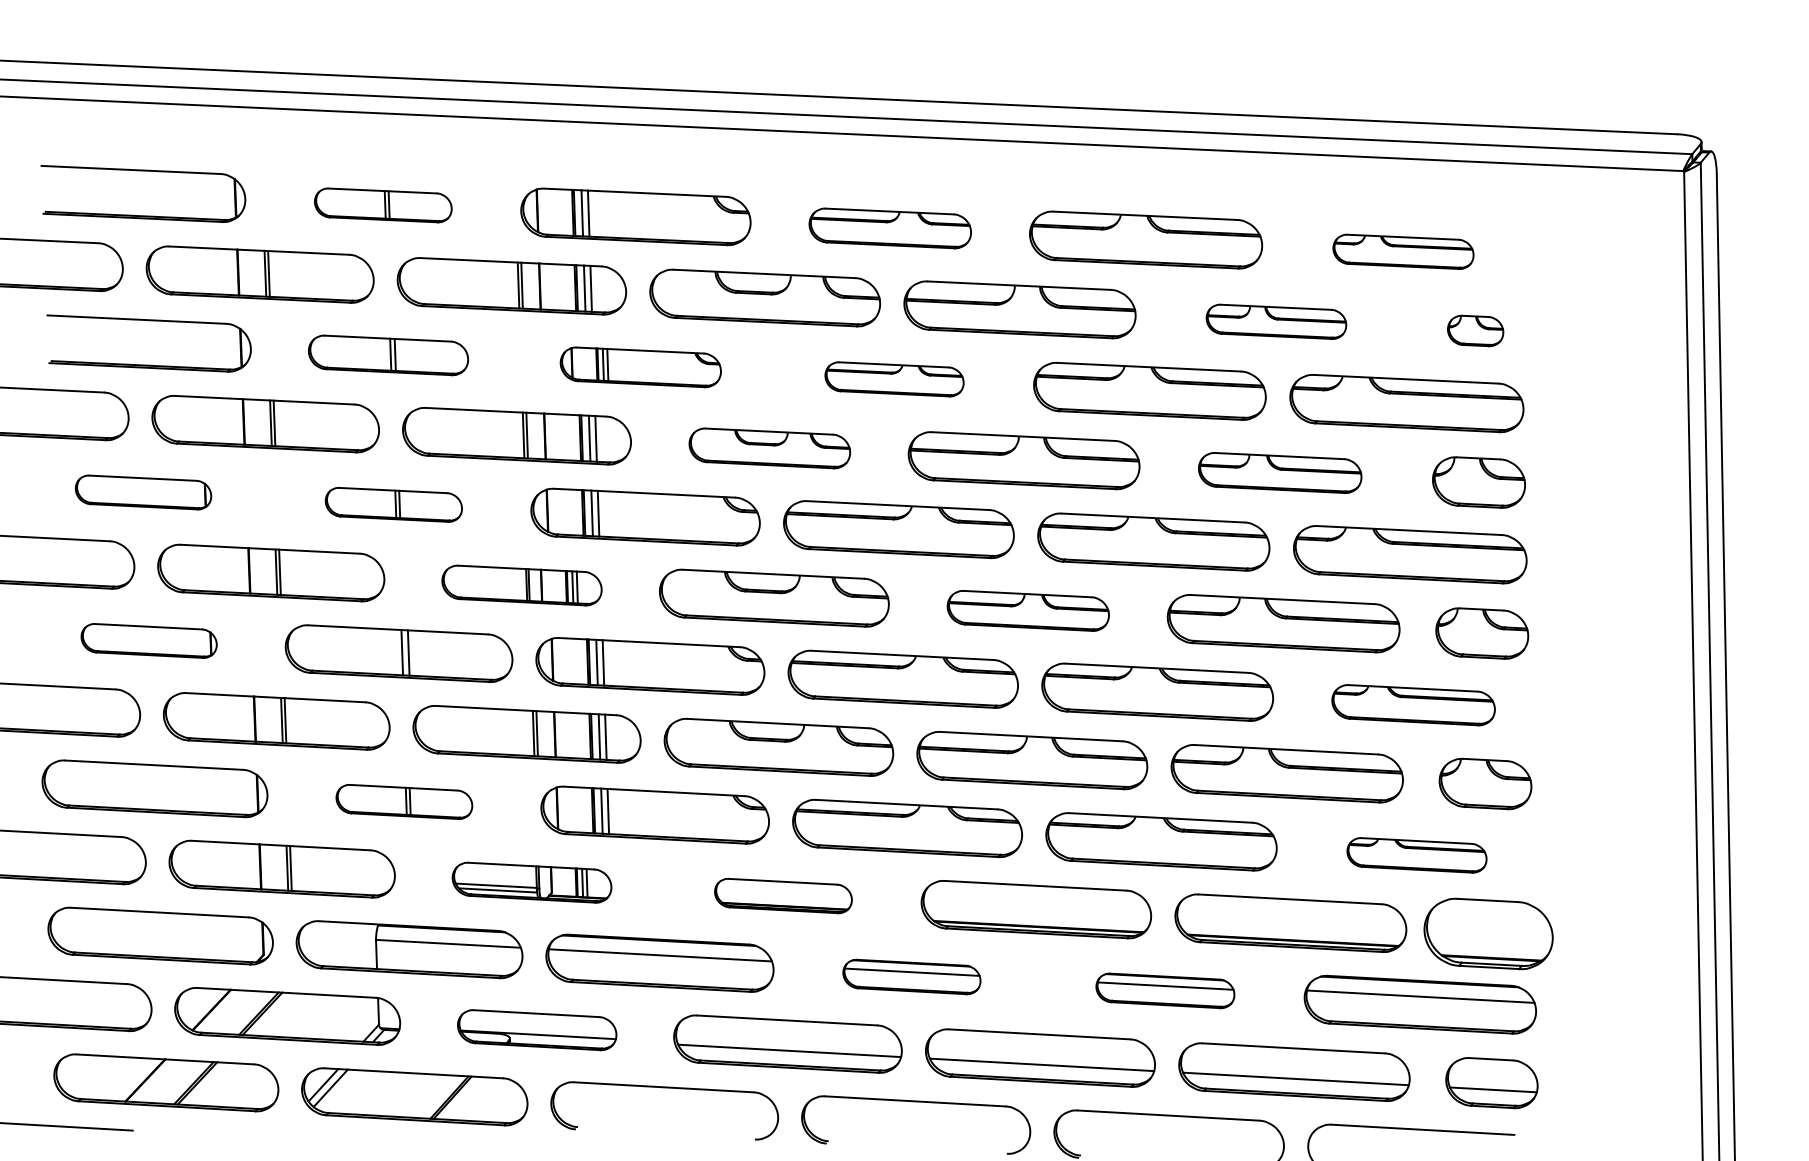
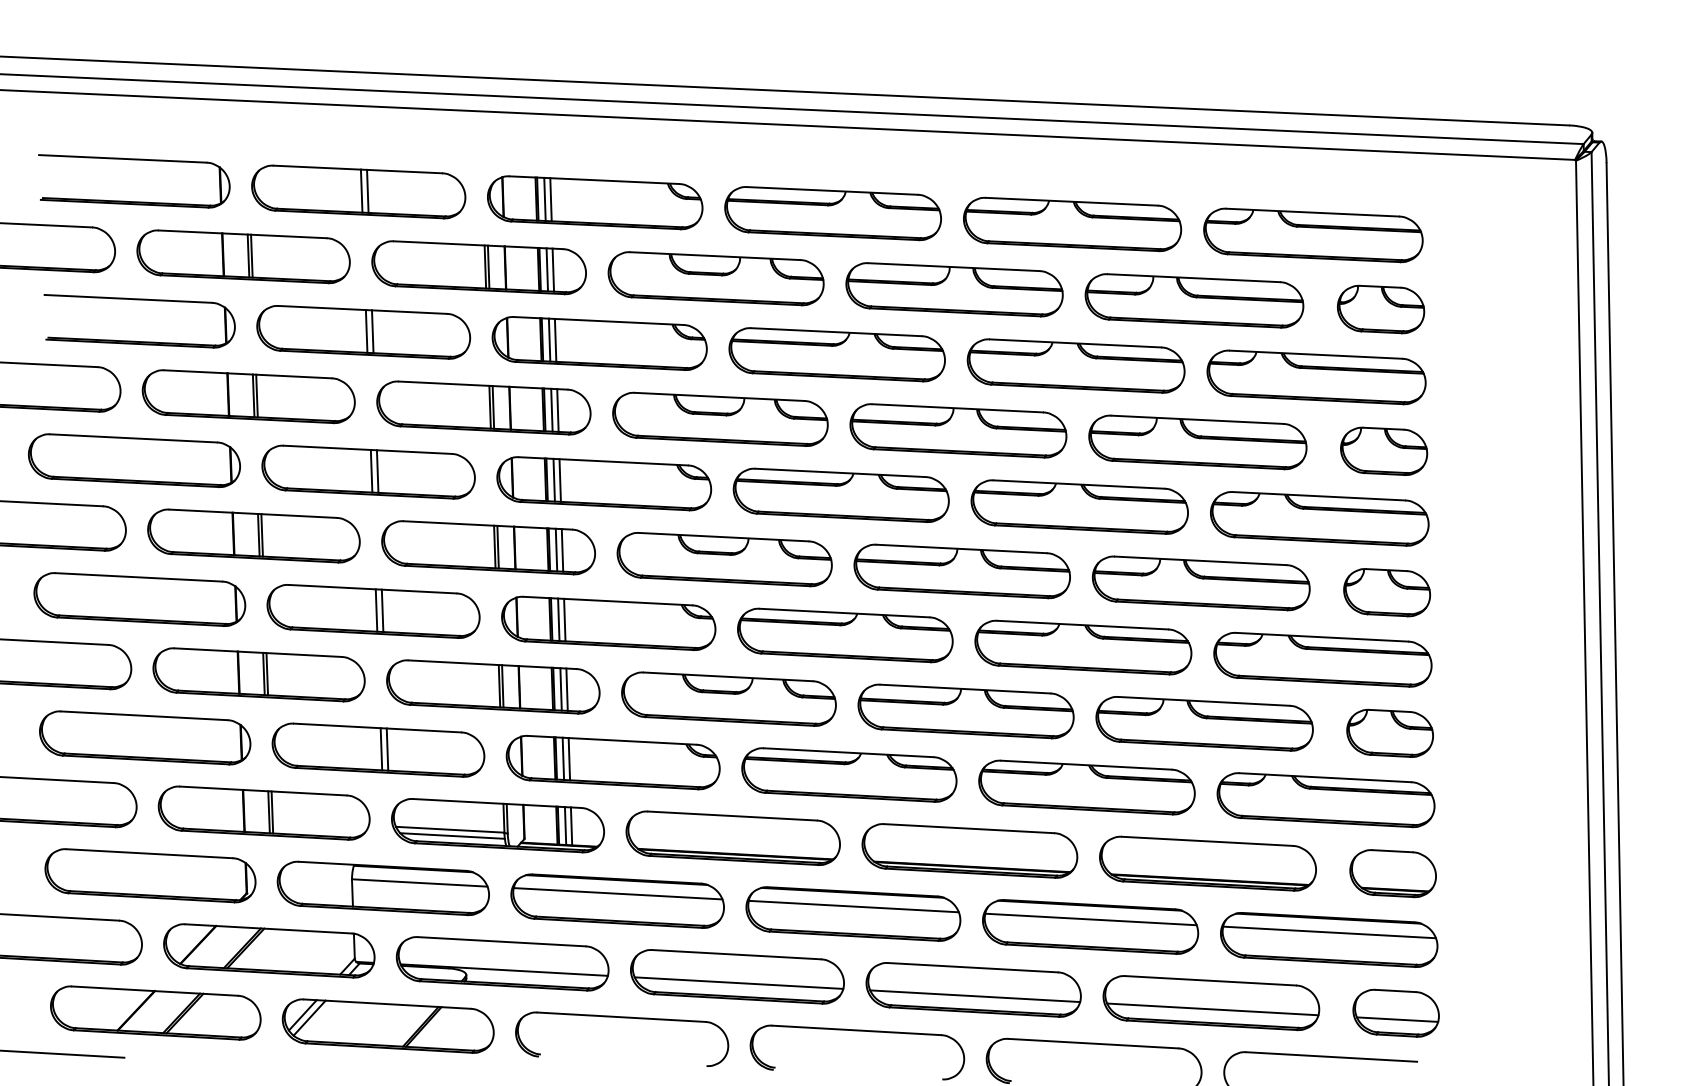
part: (383, 205) -> (359, 192), size x1.67
part: (890, 228) -> (833, 213), size x1.43
part: (1403, 251) -> (1313, 235), size x1.67
part: (1276, 321) -> (1194, 300), size x1.67
part: (1475, 330) -> (1380, 309), size x1.67
part: (388, 355) -> (363, 332), size x1.43
part: (640, 367) -> (599, 343), size x1.43
part: (894, 379) -> (837, 354), size x1.67
part: (769, 448) -> (720, 419), size x1.43
part: (1280, 472) -> (1198, 441), size x1.43
part: (143, 492) -> (134, 460), size x1.67
part: (393, 504) -> (368, 471), size x1.67
part: (521, 585) -> (488, 547), size x1.43
part: (1028, 610) -> (962, 571), size x1.43
part: (148, 640) -> (139, 599), size x1.67
part: (1413, 704) -> (1322, 659), size x1.43
part: (404, 801) -> (378, 749), size x1.67
part: (1416, 855) -> (1325, 800), size x1.67
part: (531, 882) -> (497, 825), size x1.43
part: (783, 895) -> (733, 837), size x1.67
part: (1488, 933) -> (1392, 873), size x0.71
part: (911, 976) -> (853, 913), size x1.67
part: (1165, 990) -> (1090, 926), size x1.67
part: (537, 1029) -> (503, 963), size x1.43

